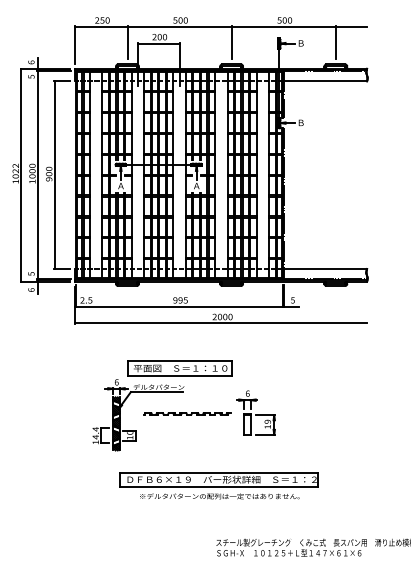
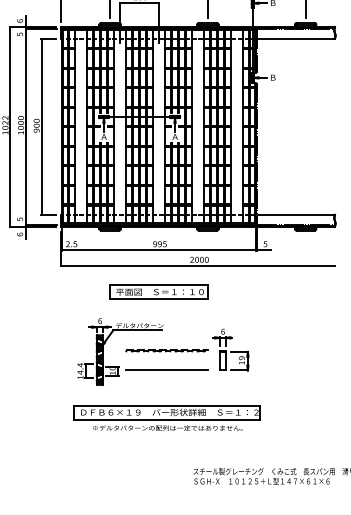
part: (179, 368) -> (158, 292), moved
line: (187, 434) -> (166, 370), added
part: (218, 485) -> (166, 417), moved

